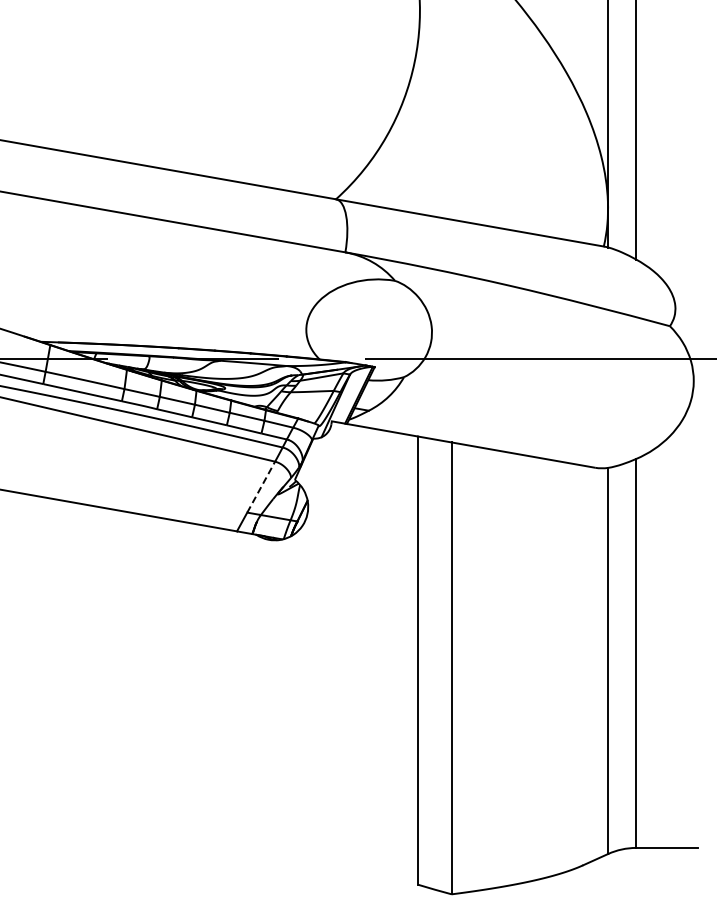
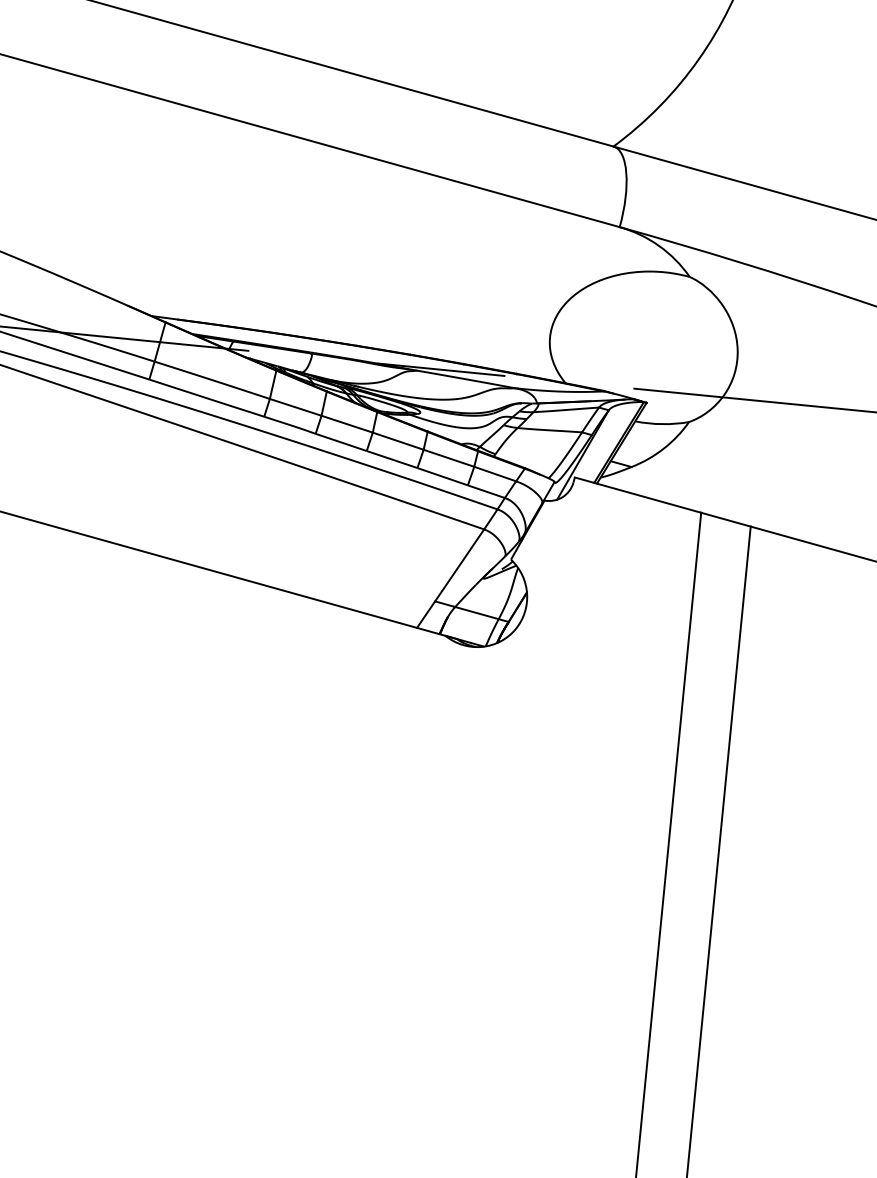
line: (261, 486) -> (460, 564), dashed -> solid

